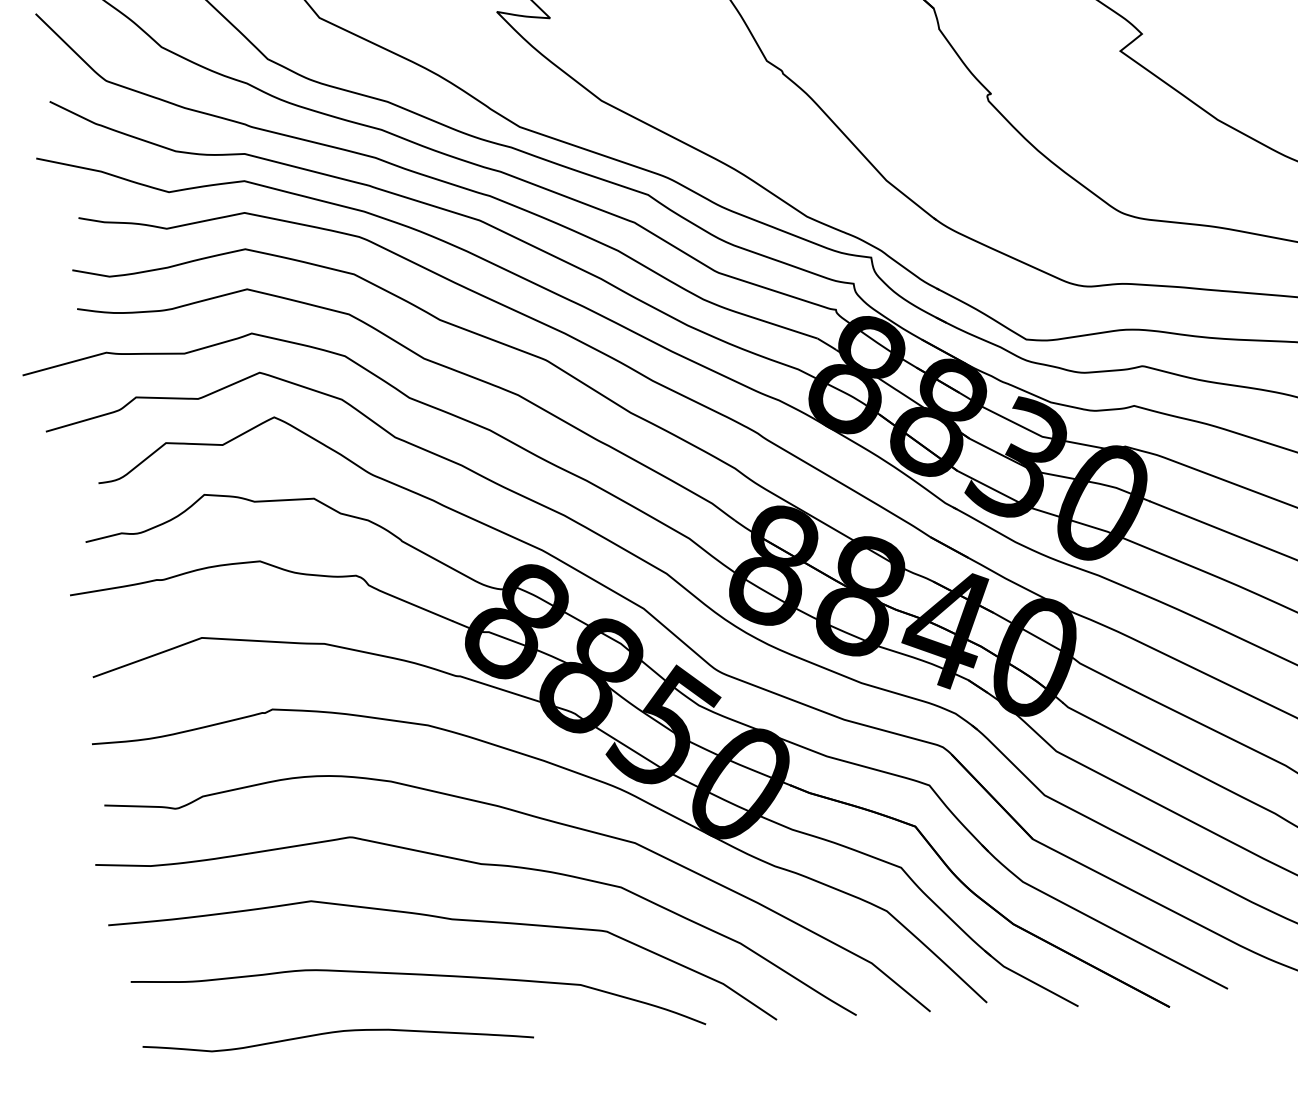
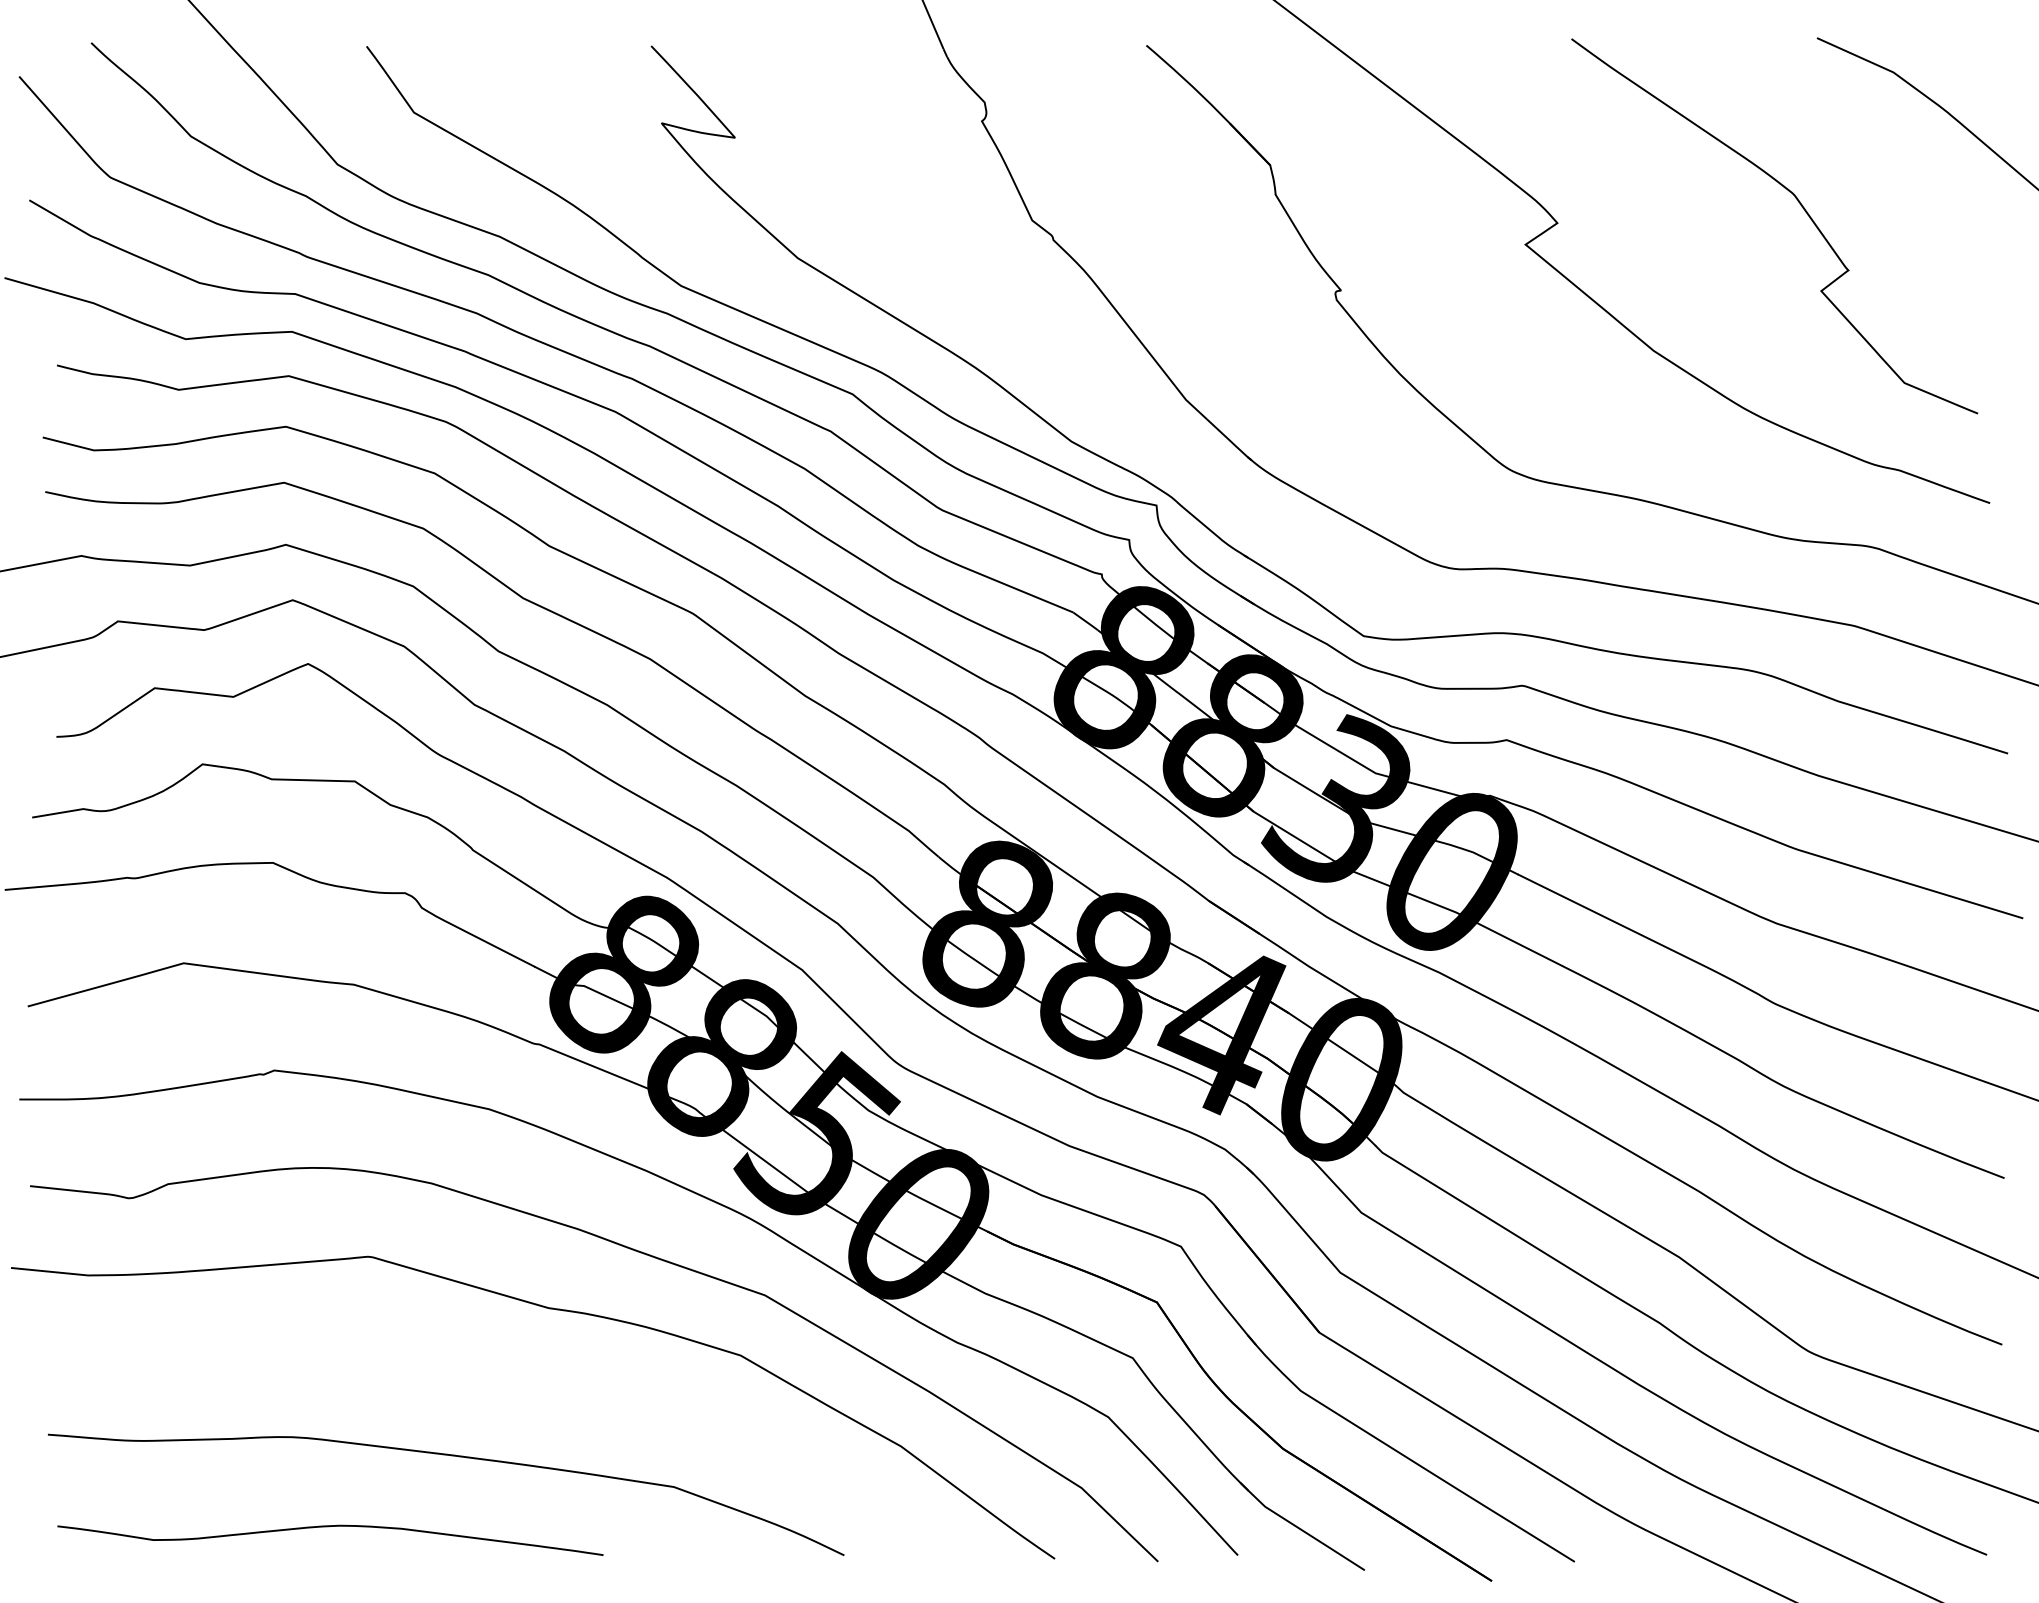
curve: (450, 919) -> (499, 1382), removed

